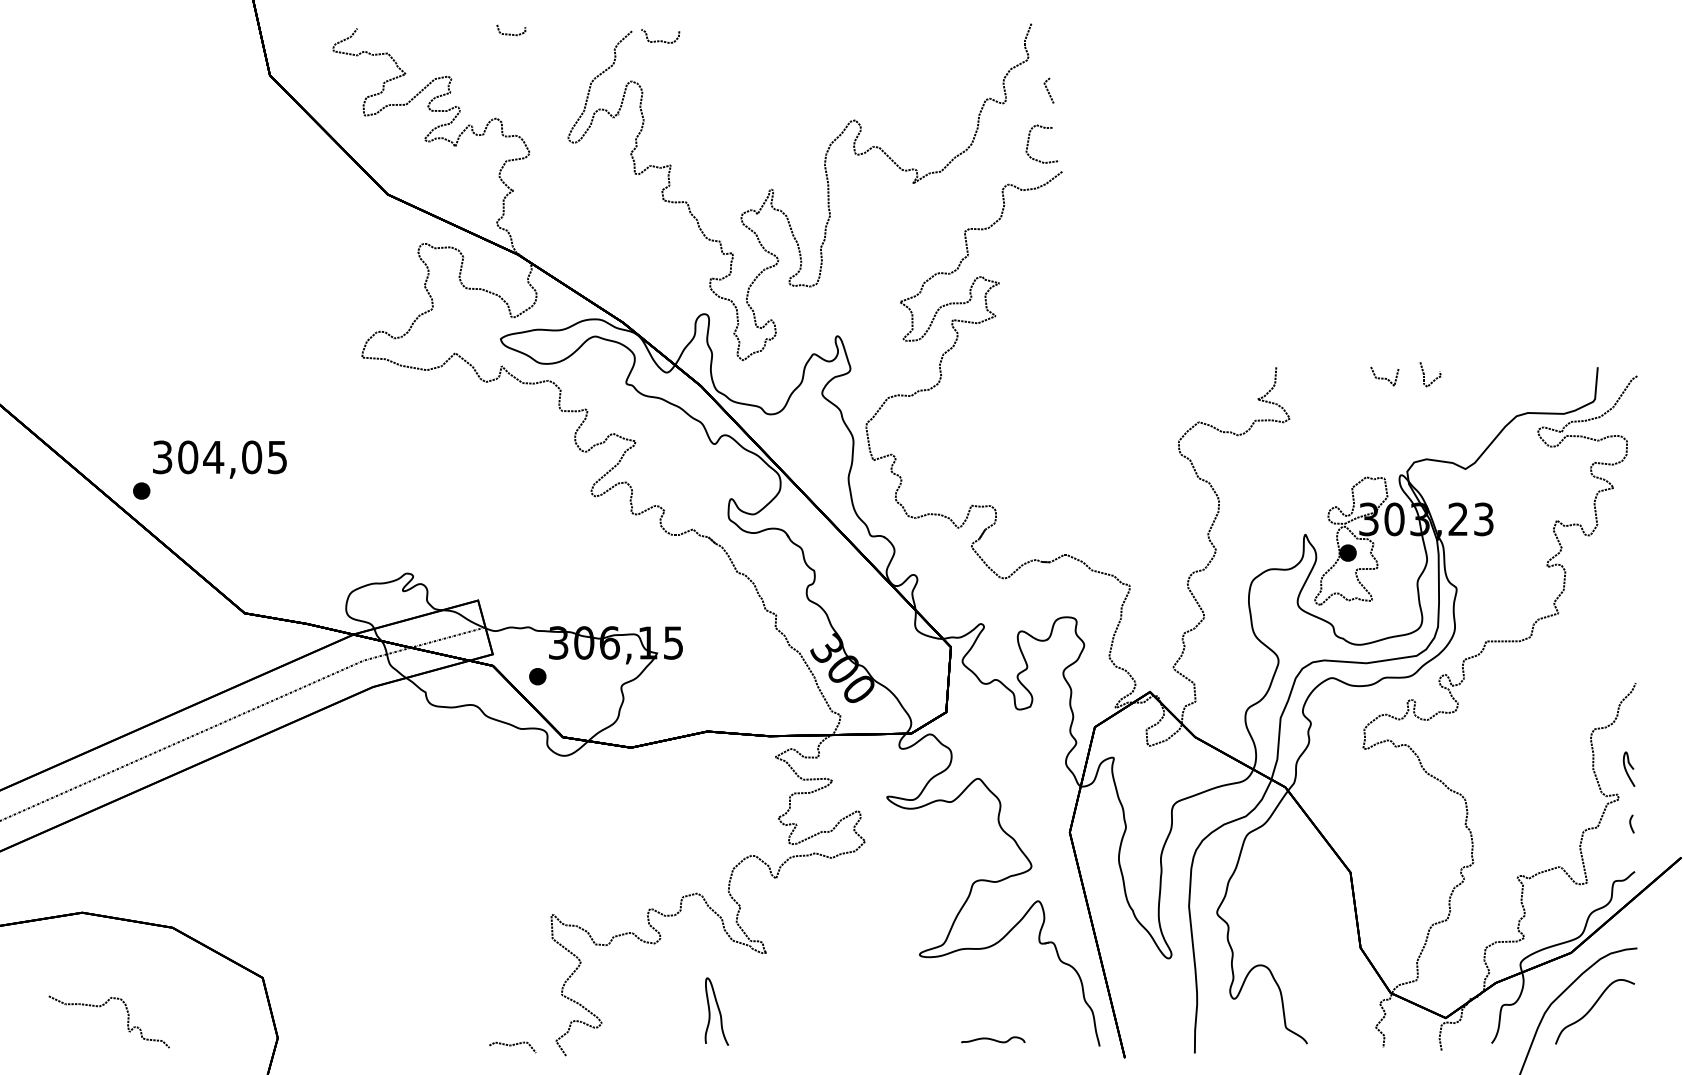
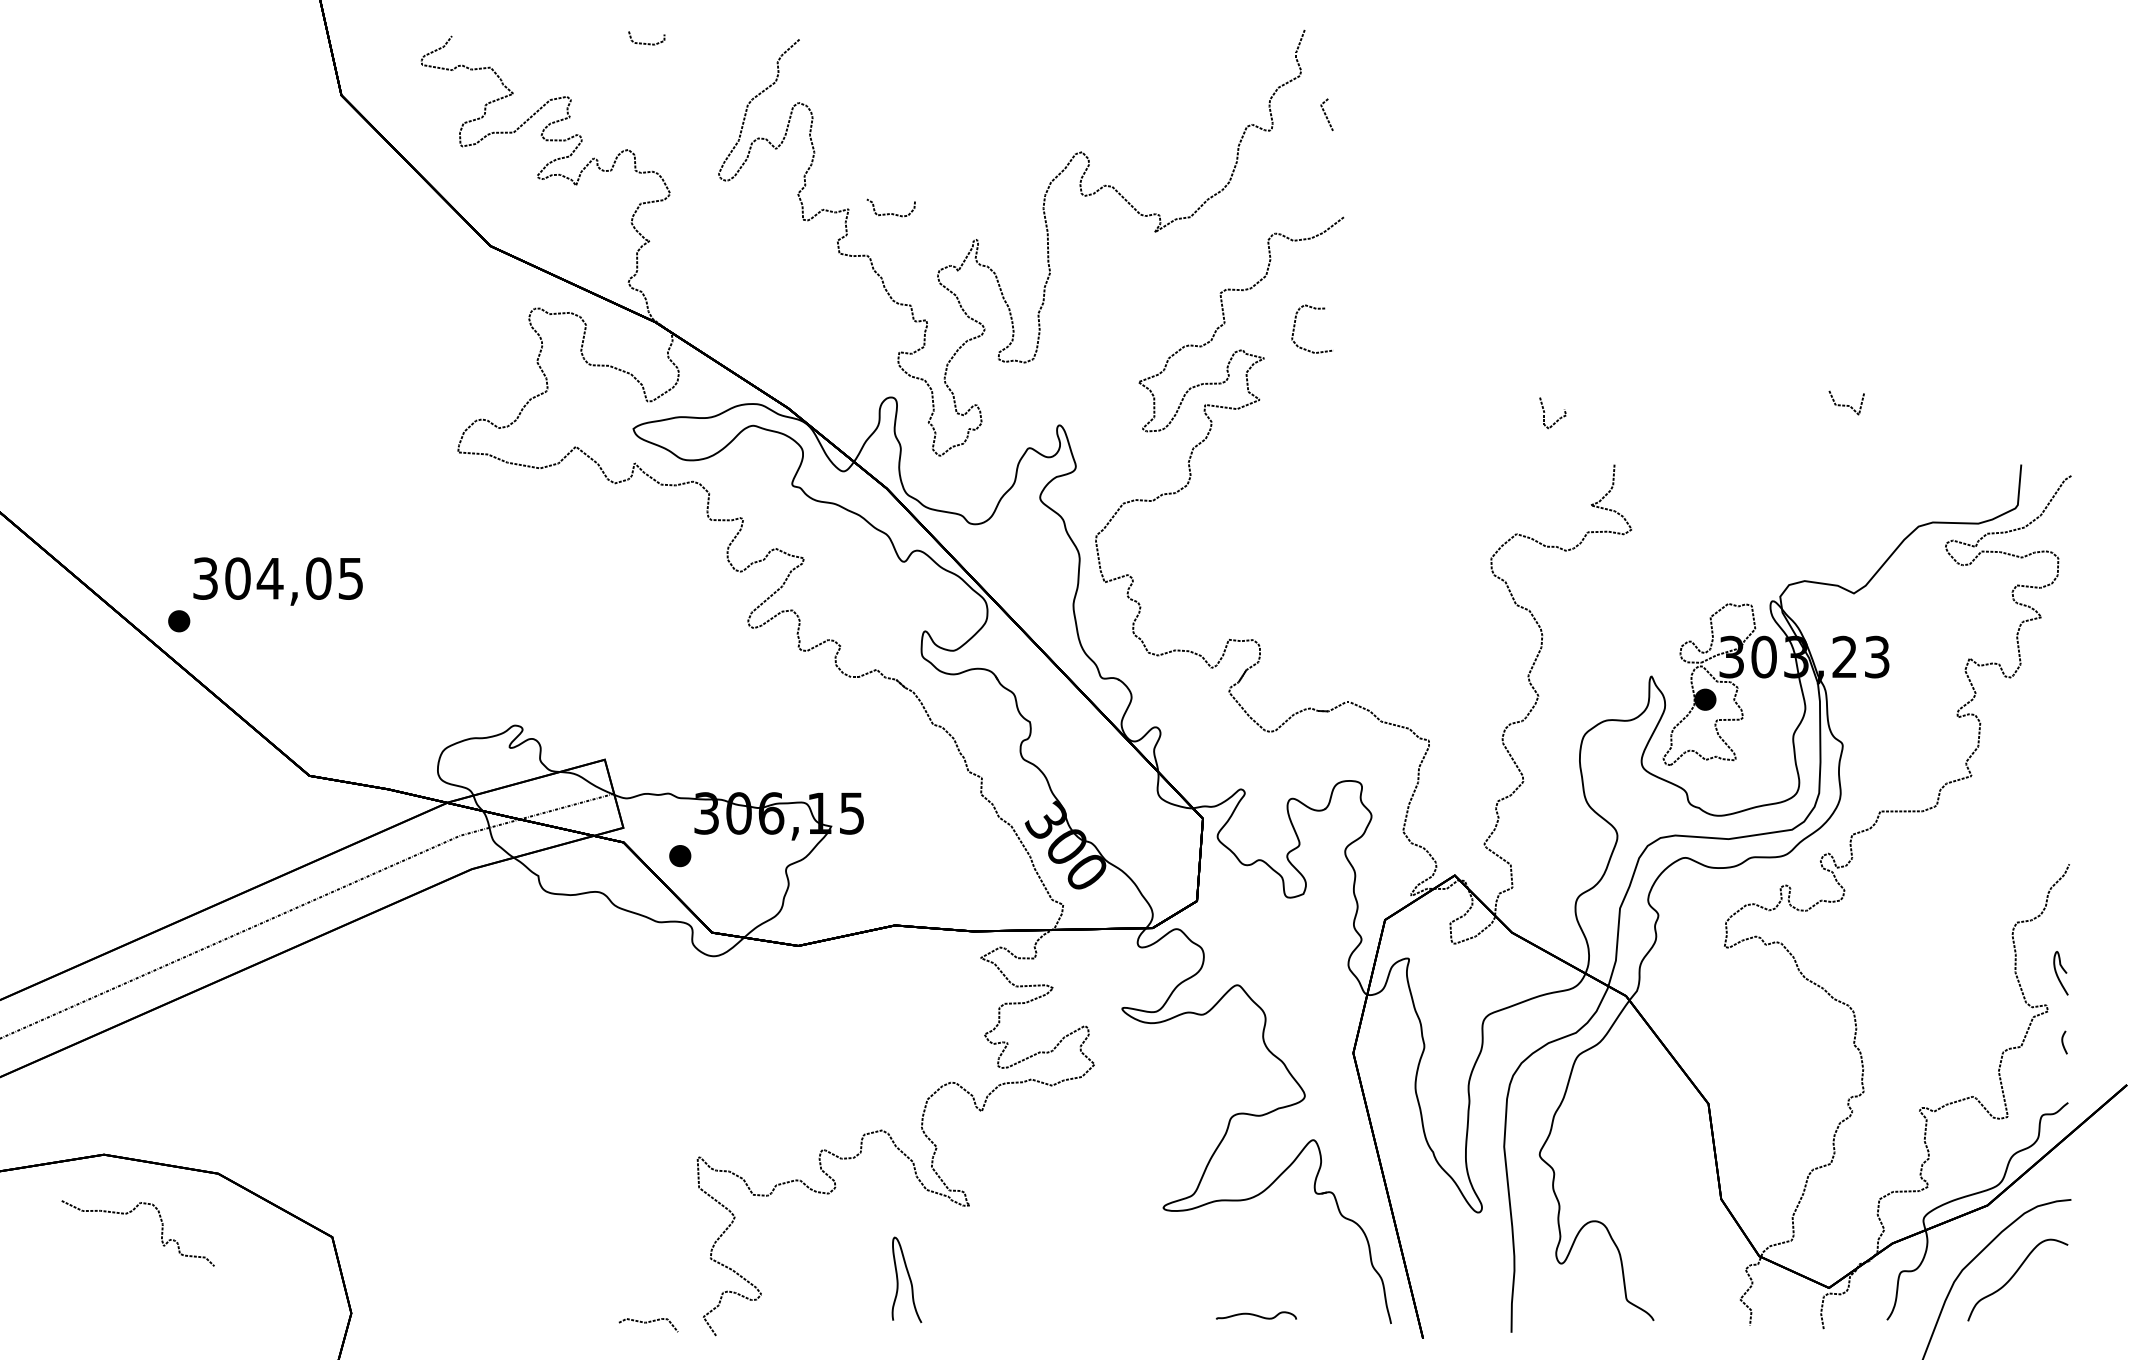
curve: (660, 40) -> (891, 213), moved
curve: (1029, 141) -> (1296, 325), moved
curve: (1424, 374) -> (1545, 413), moved
line: (1383, 377) -> (1845, 404), moved
curve: (100, 1007) -> (127, 1215), moved

